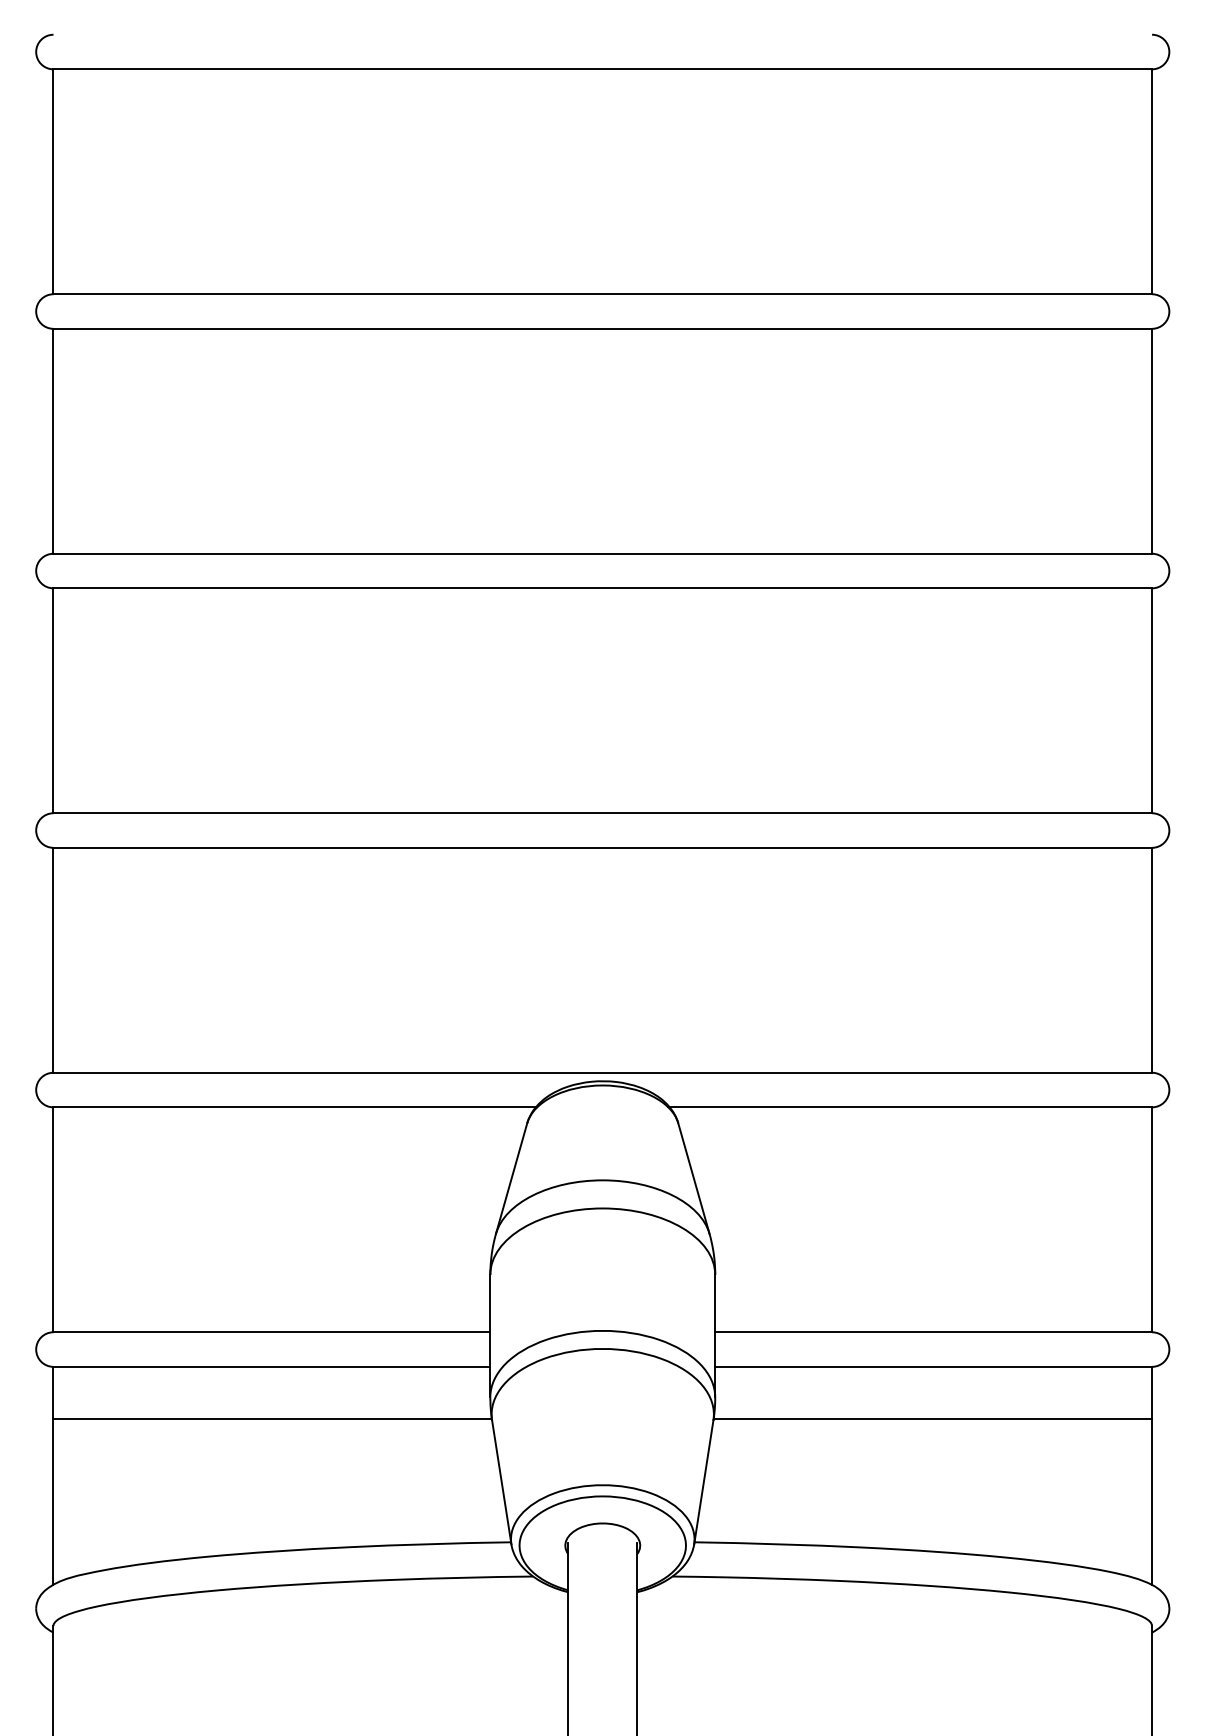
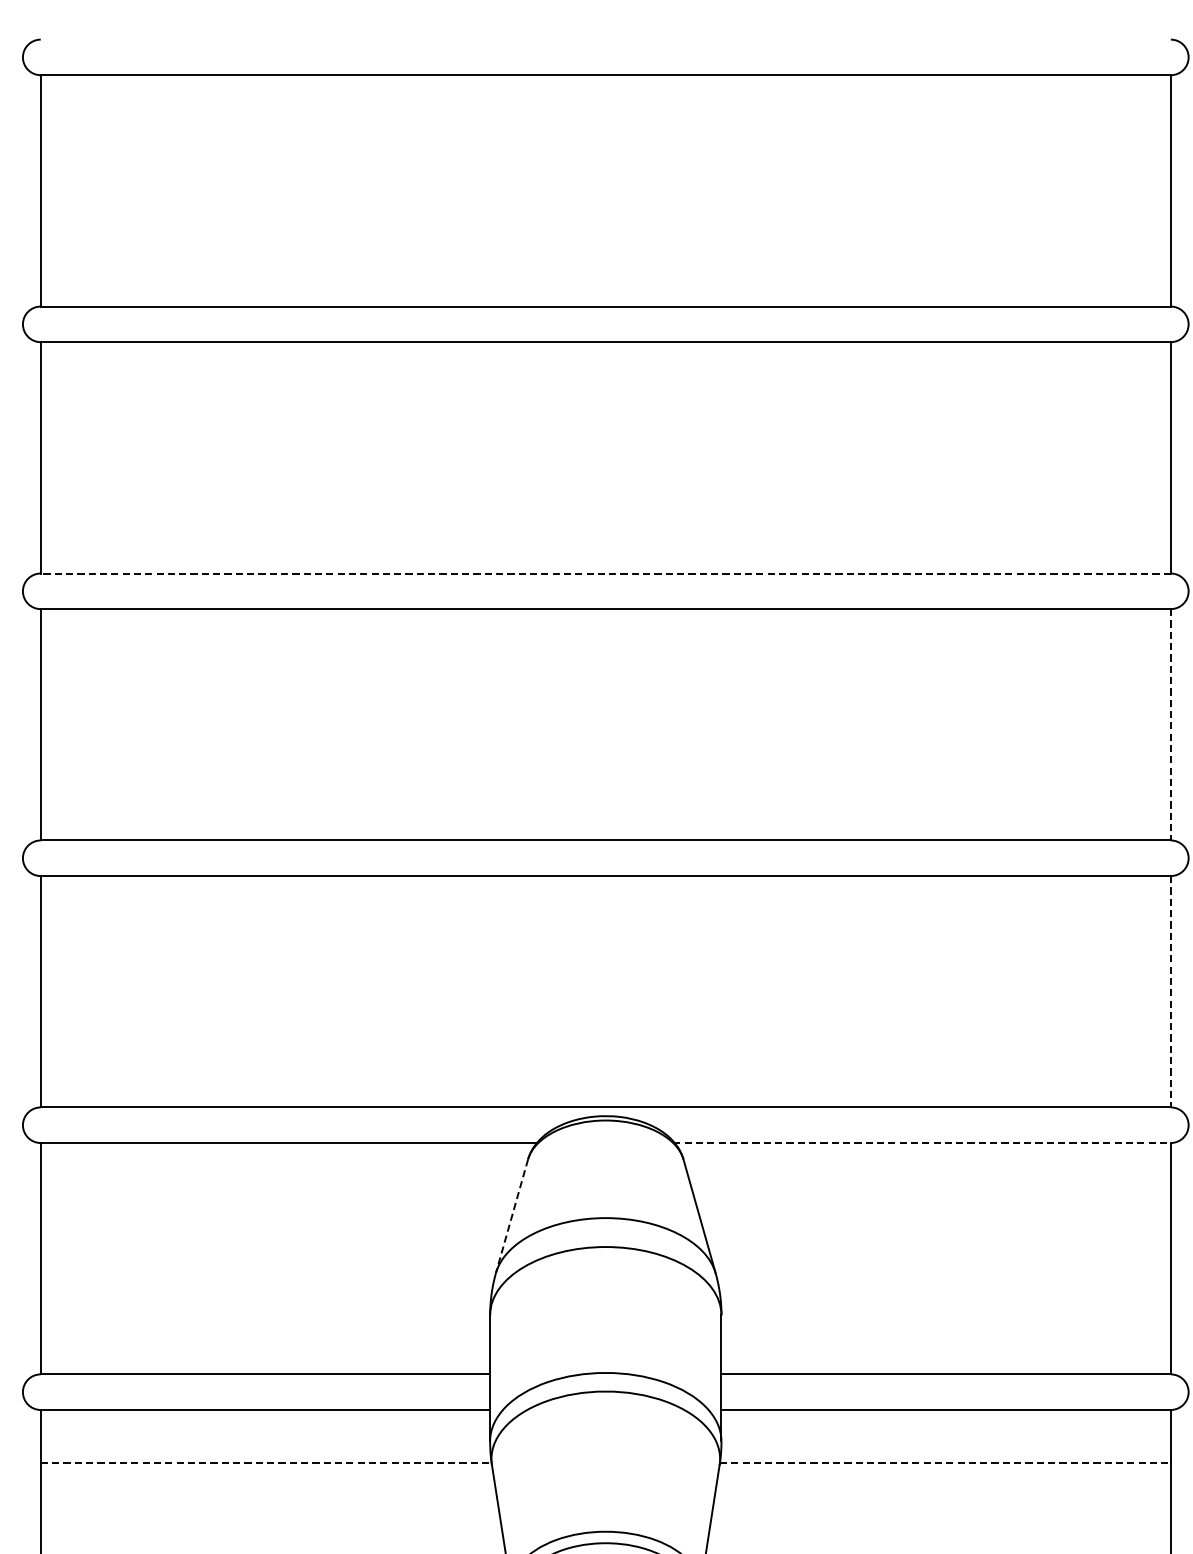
line: (602, 553) -> (605, 573), solid -> dashed
line: (1152, 701) -> (1171, 725), solid -> dashed
line: (1152, 960) -> (1171, 991), solid -> dashed
line: (910, 1107) -> (922, 1143), solid -> dashed
line: (511, 1178) -> (511, 1216), solid -> dashed
line: (273, 1418) -> (267, 1463), solid -> dashed
line: (933, 1418) -> (946, 1463), solid -> dashed

